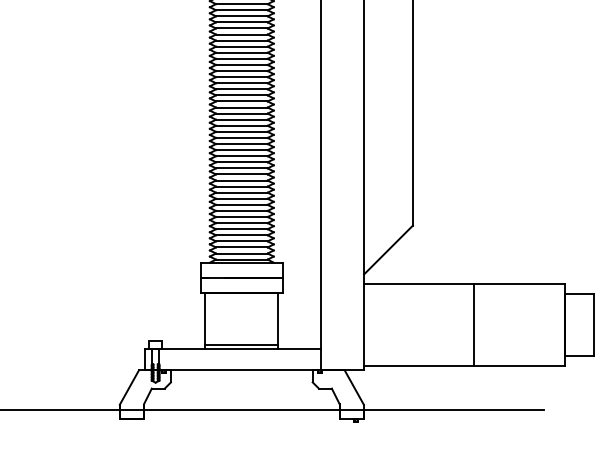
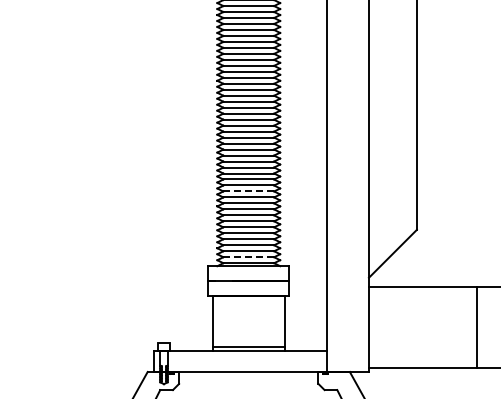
line: (241, 186) -> (248, 191), solid -> dashed
line: (241, 253) -> (248, 257), solid -> dashed

